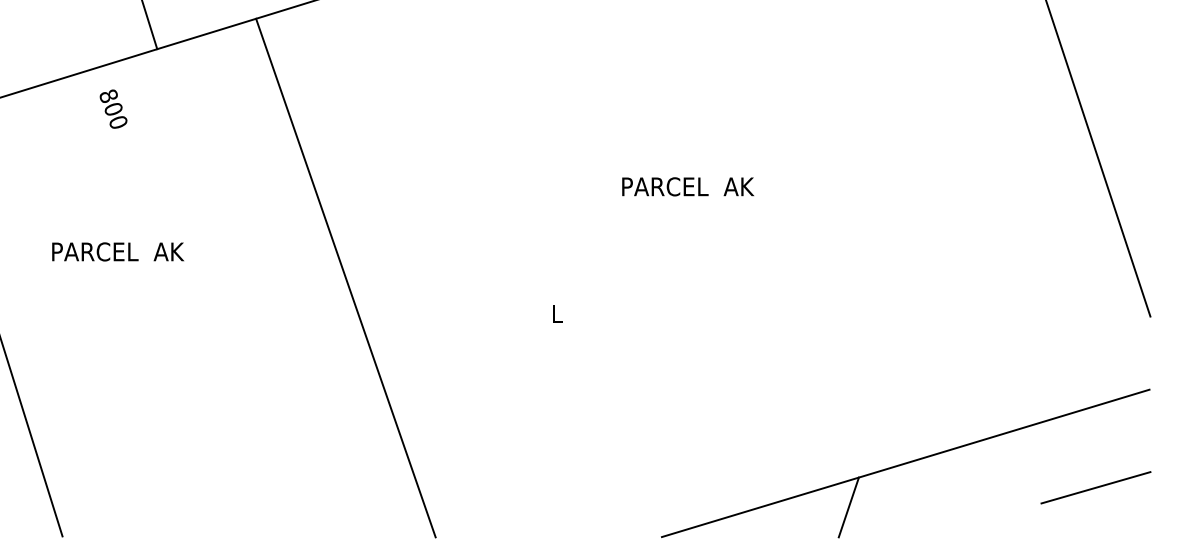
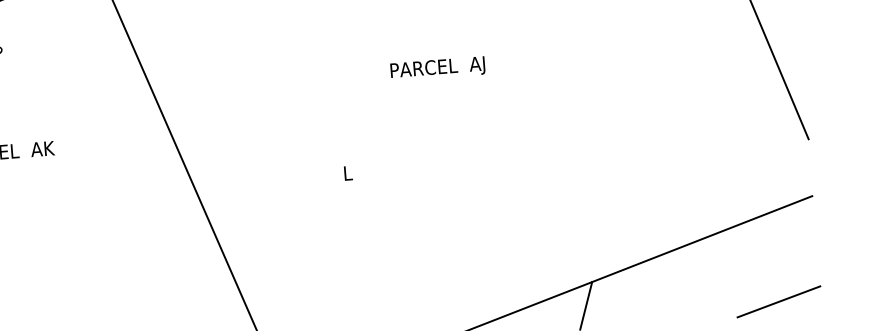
text: (745, 189) -> (486, 65), PARCEL  AK -> PARCEL  AJ
line: (1095, 487) -> (778, 301), moved

